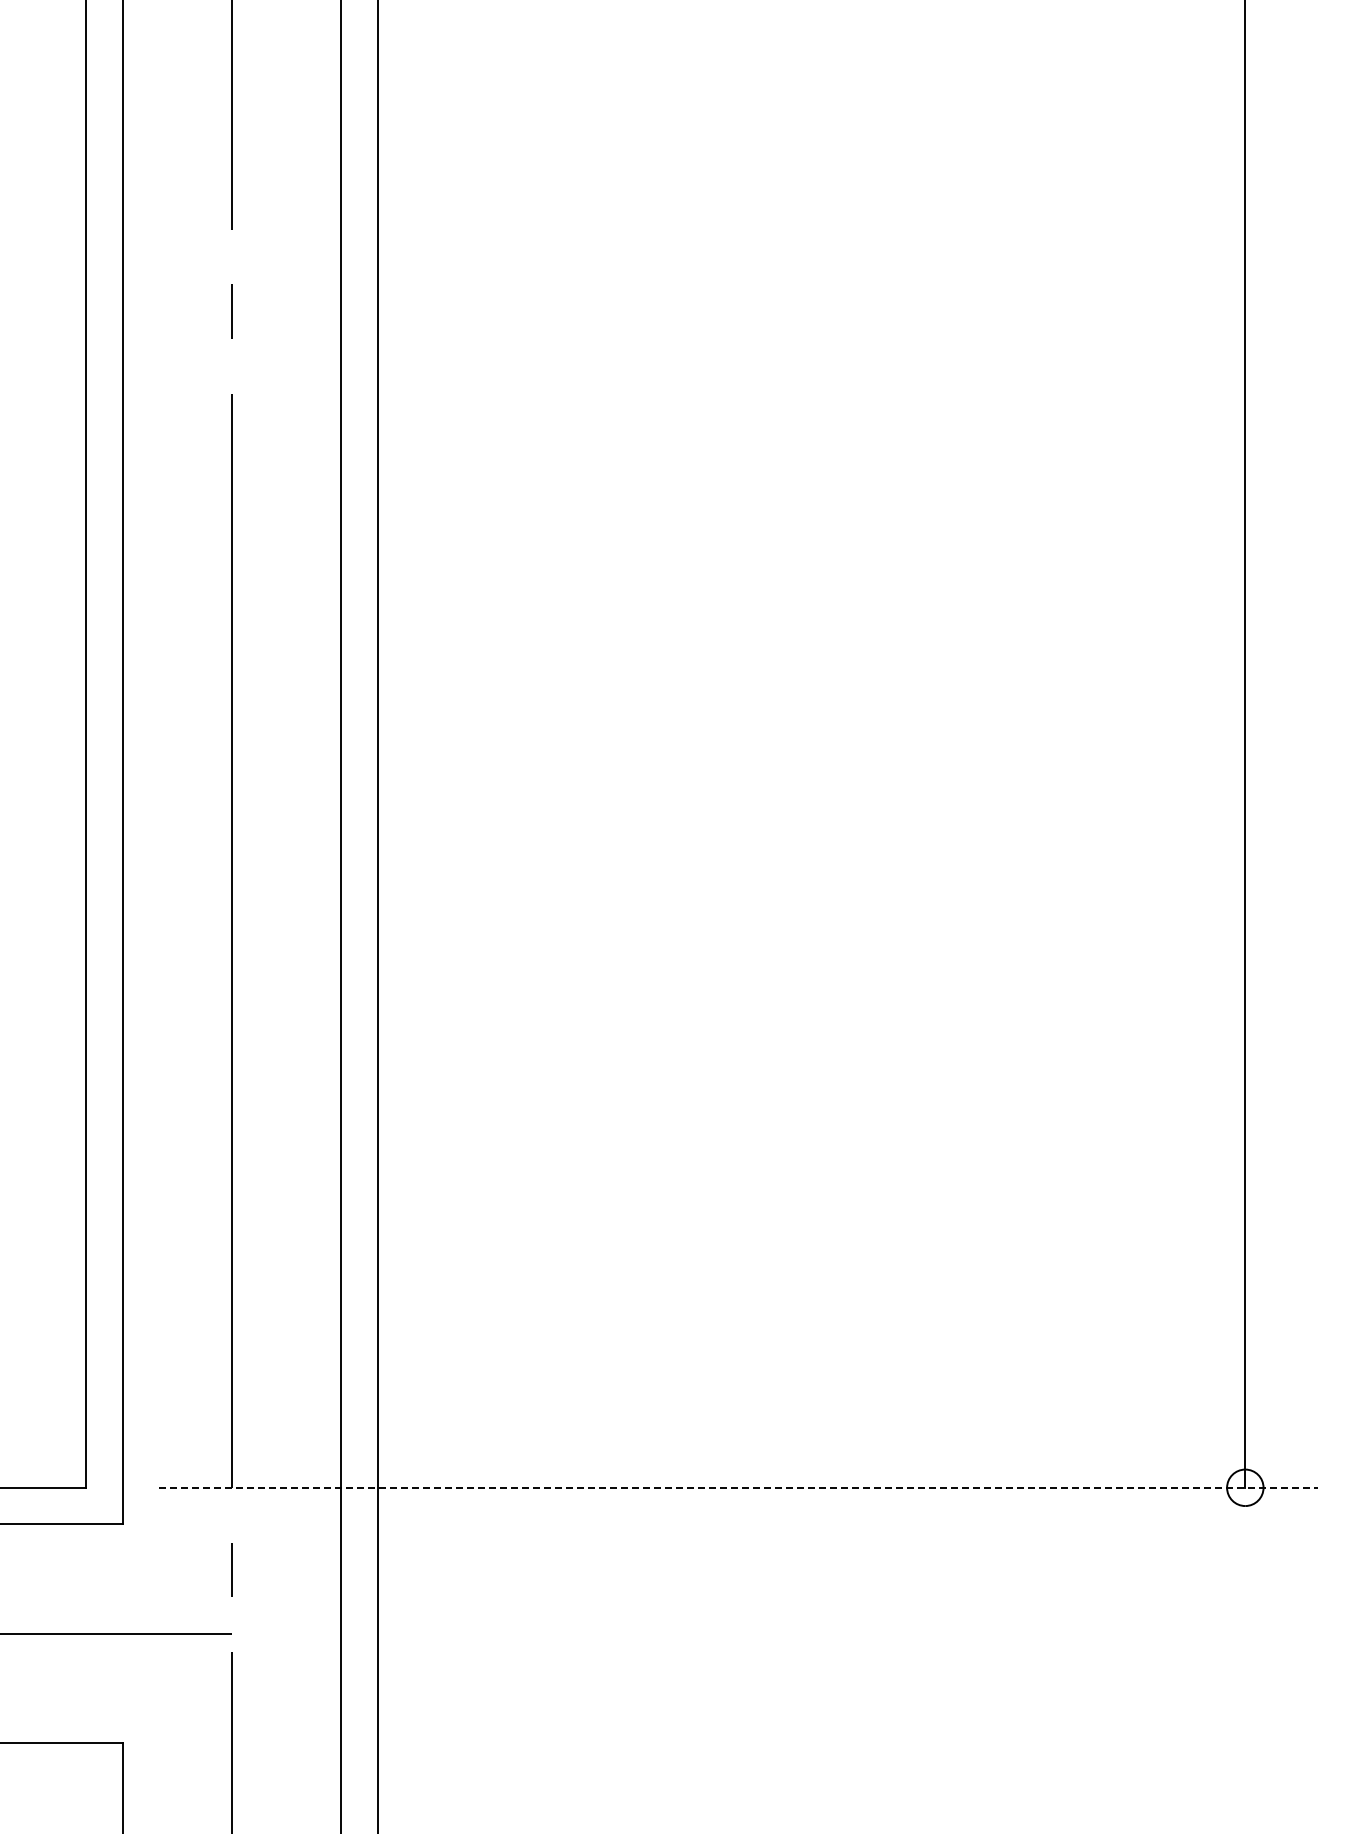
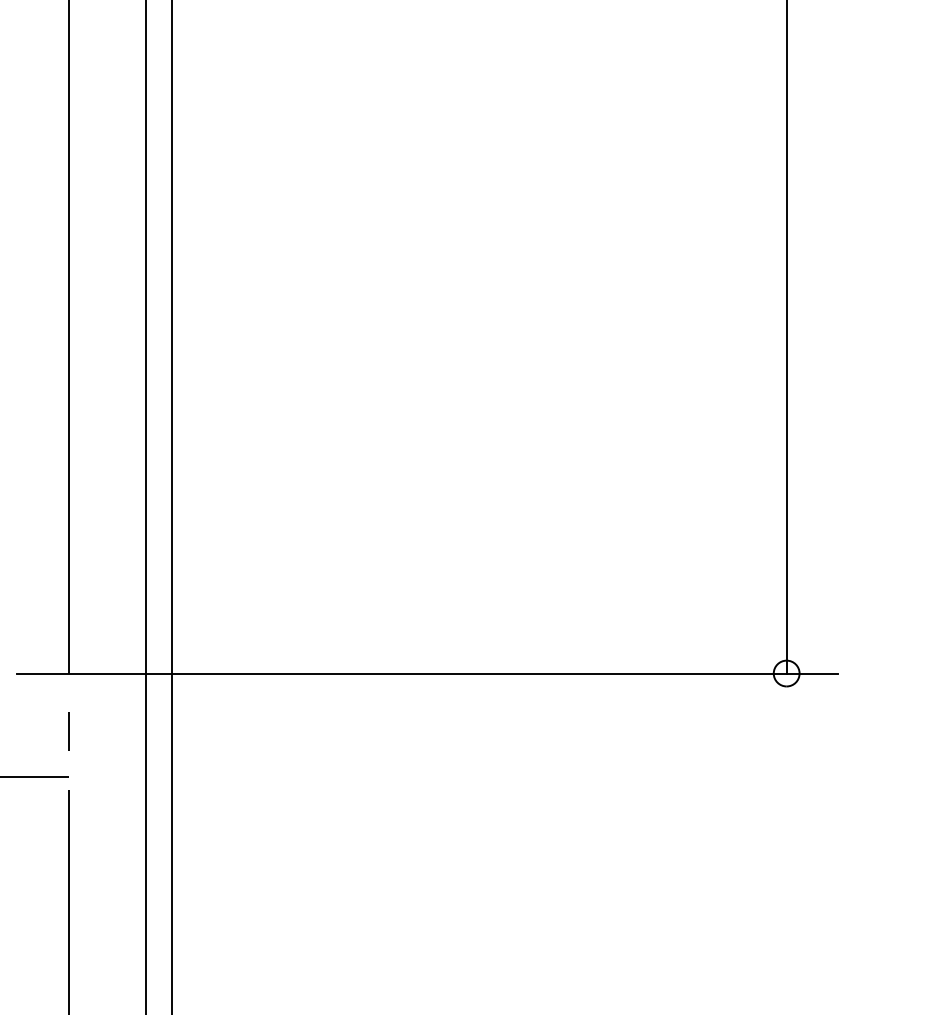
line: (738, 1487) -> (427, 673), dashed -> solid

